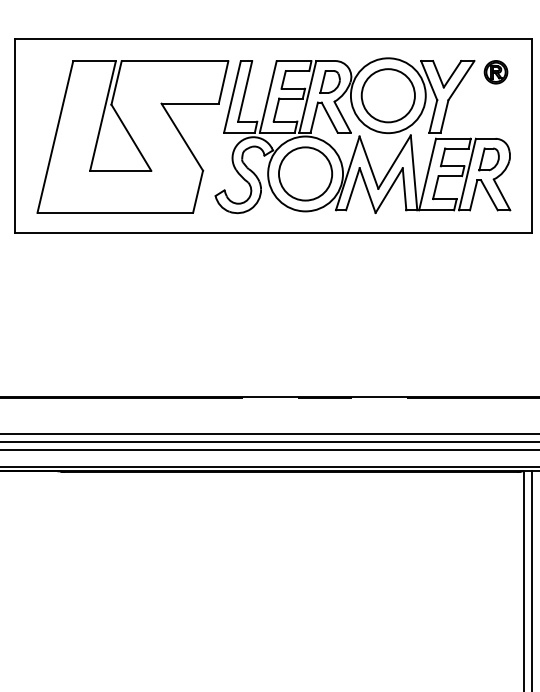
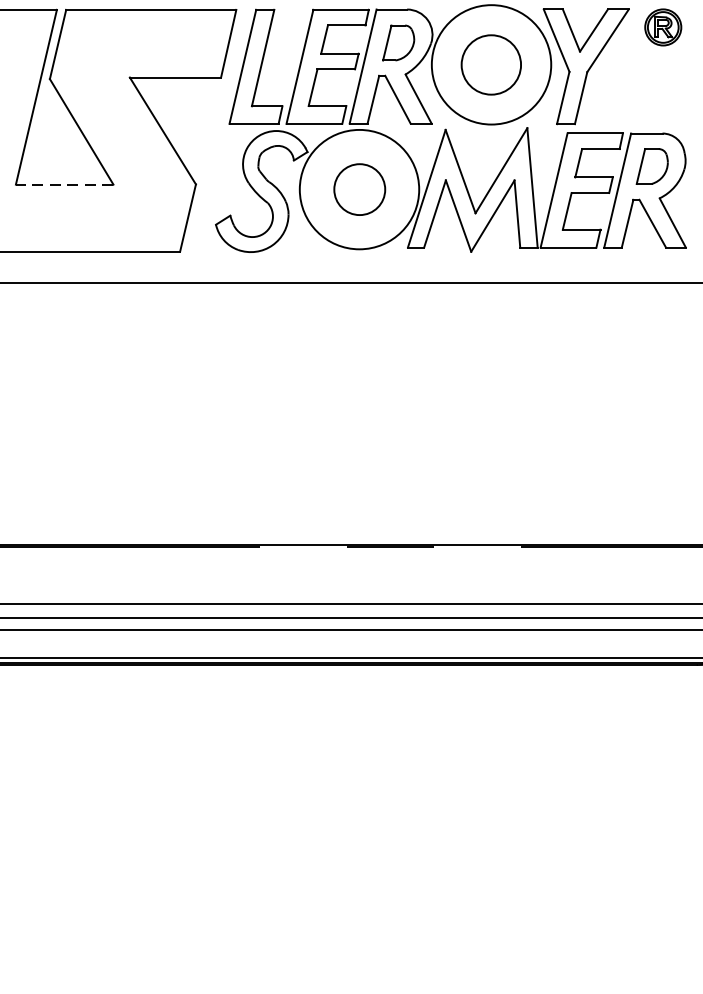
circle: (387, 95) -> (490, 64), size x0.7
line: (120, 170) -> (64, 184), solid -> dashed
circle: (305, 173) -> (359, 188), size x0.6

